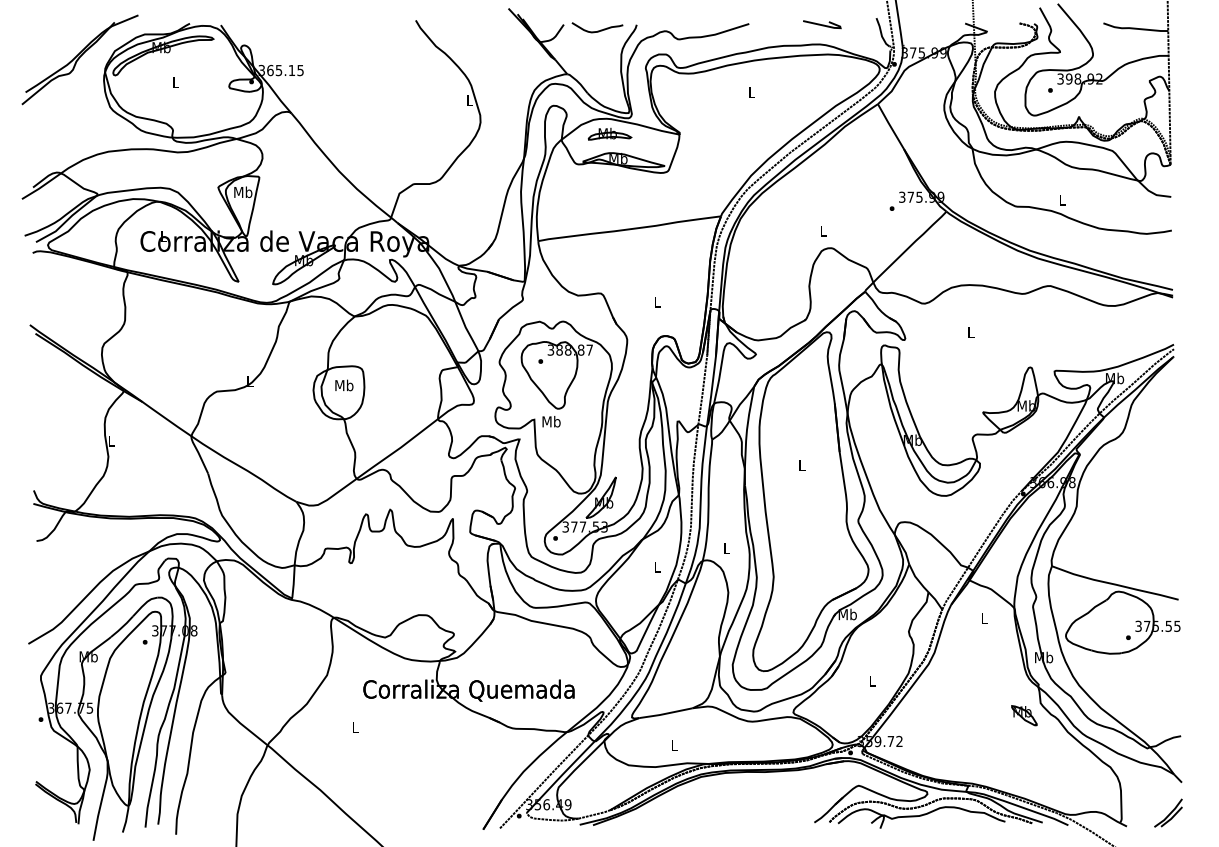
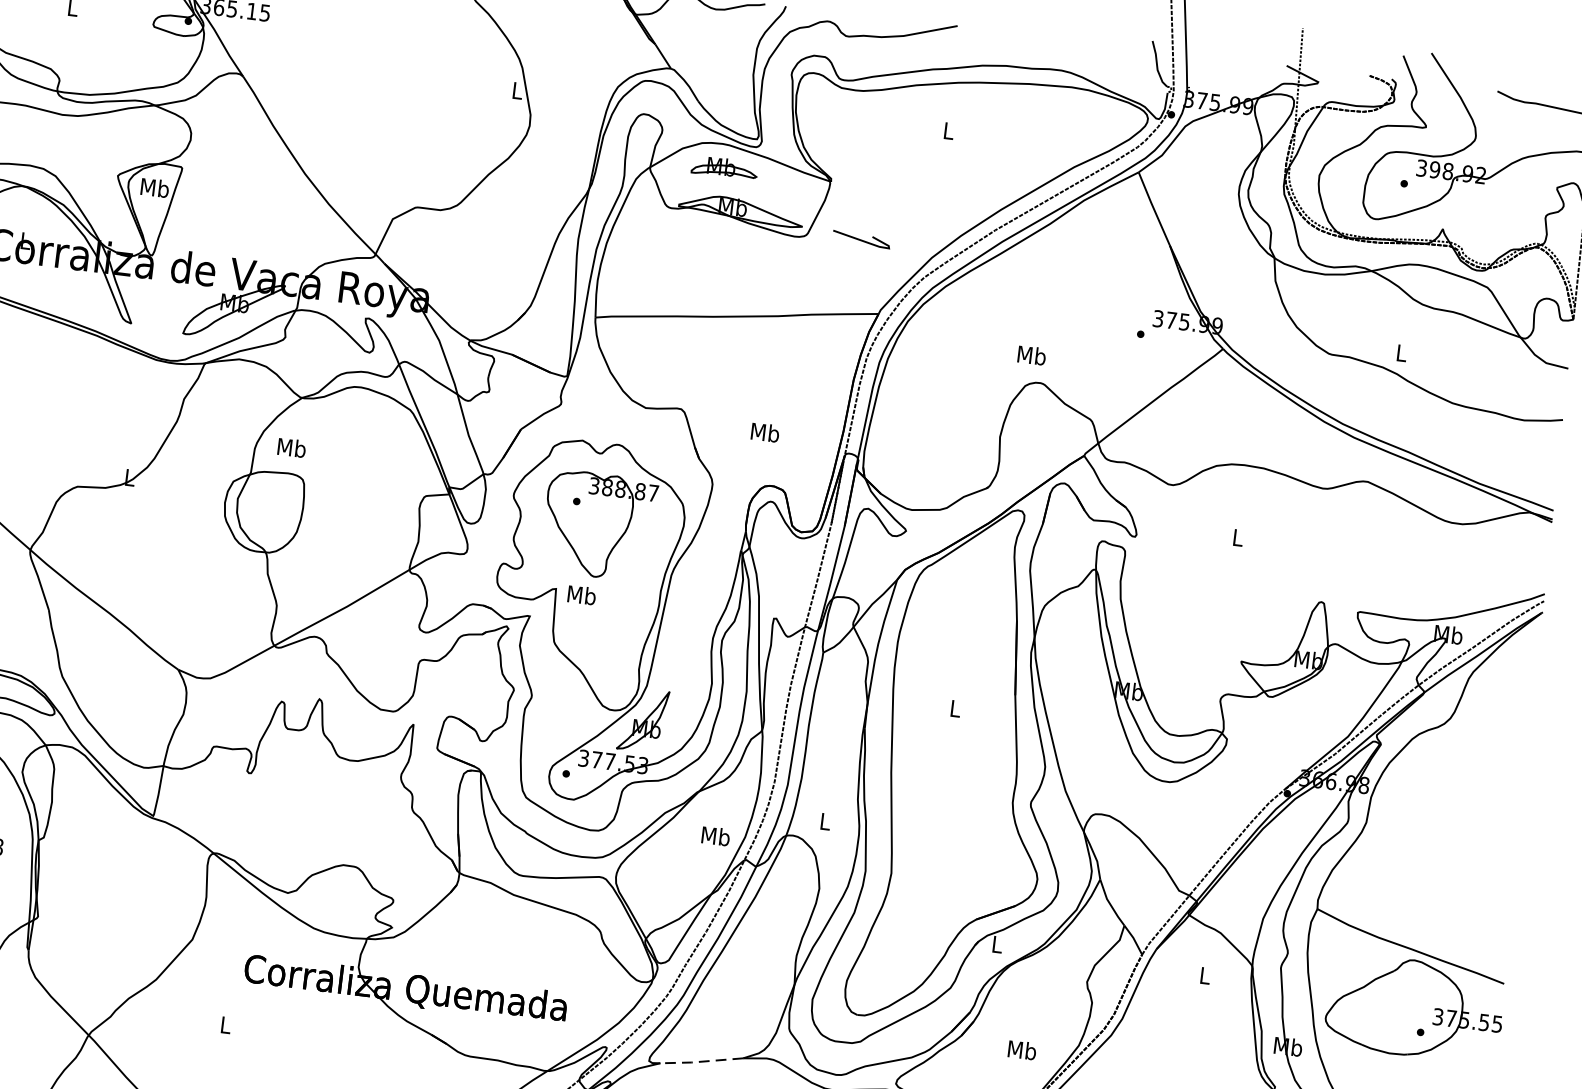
line: (822, 24) -> (862, 239), moved
text: (823, 230) -> (1032, 354), L -> Mb
text: (657, 301) -> (765, 431), L -> Mb
text: (344, 385) -> (292, 447), moved
text: (657, 566) -> (716, 835), L -> Mb
text: (847, 614) -> (996, 944), Mb -> L
text: (872, 680) -> (1022, 1049), L -> Mb
line: (665, 713) -> (700, 1061), solid -> dashed

